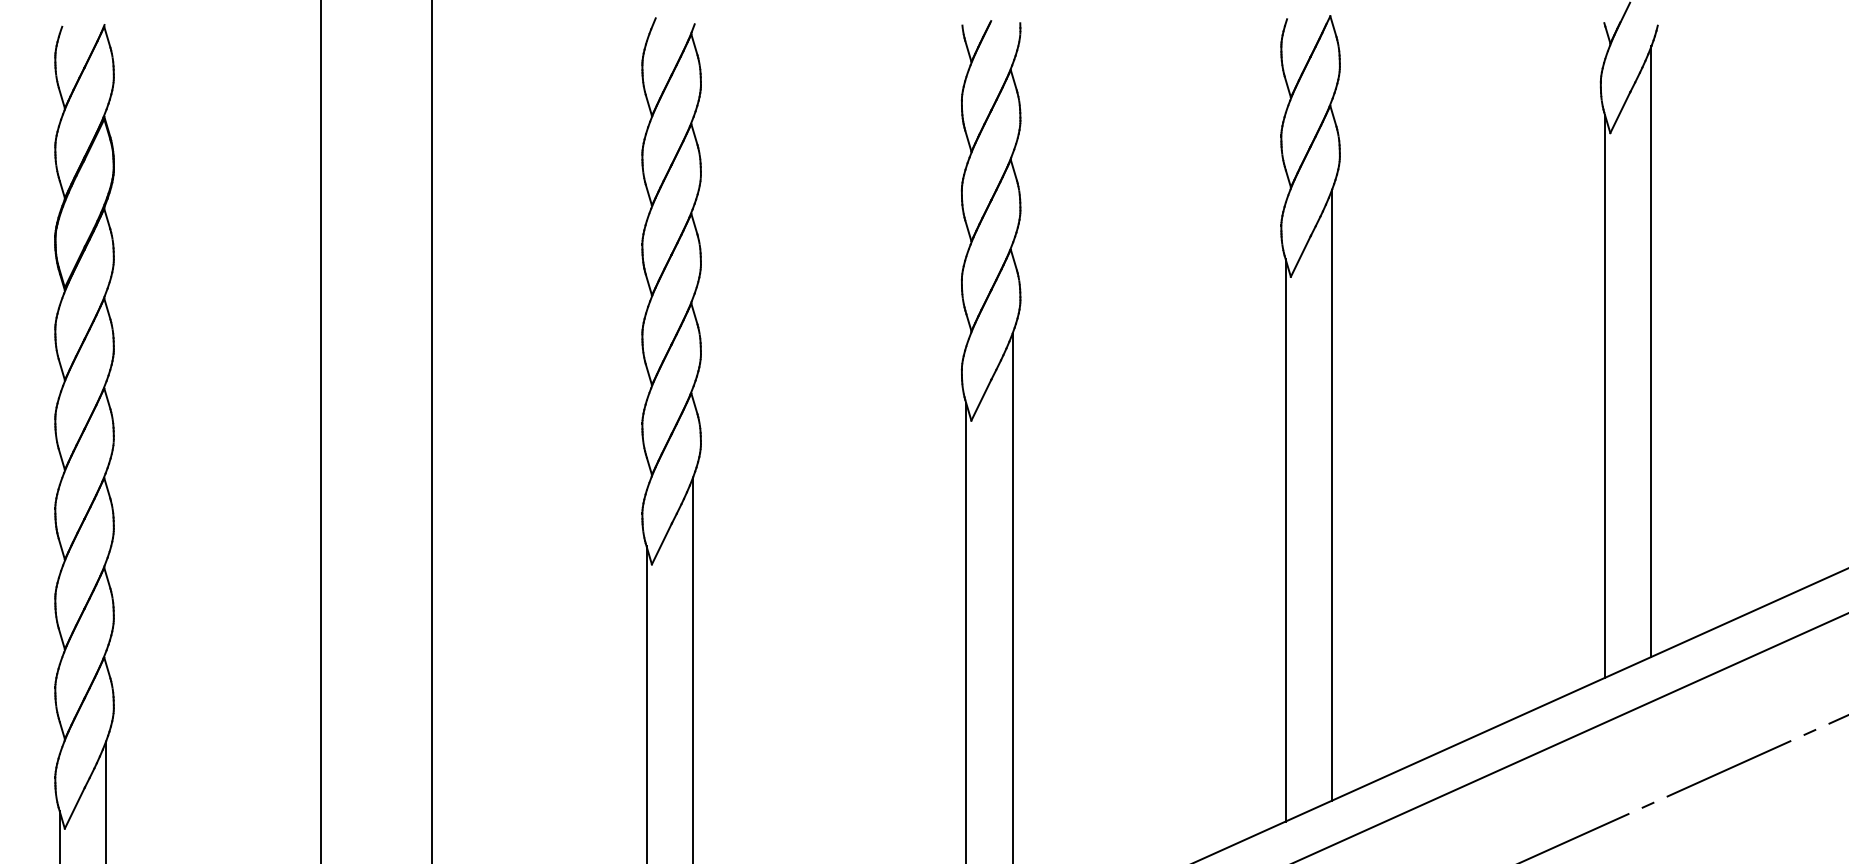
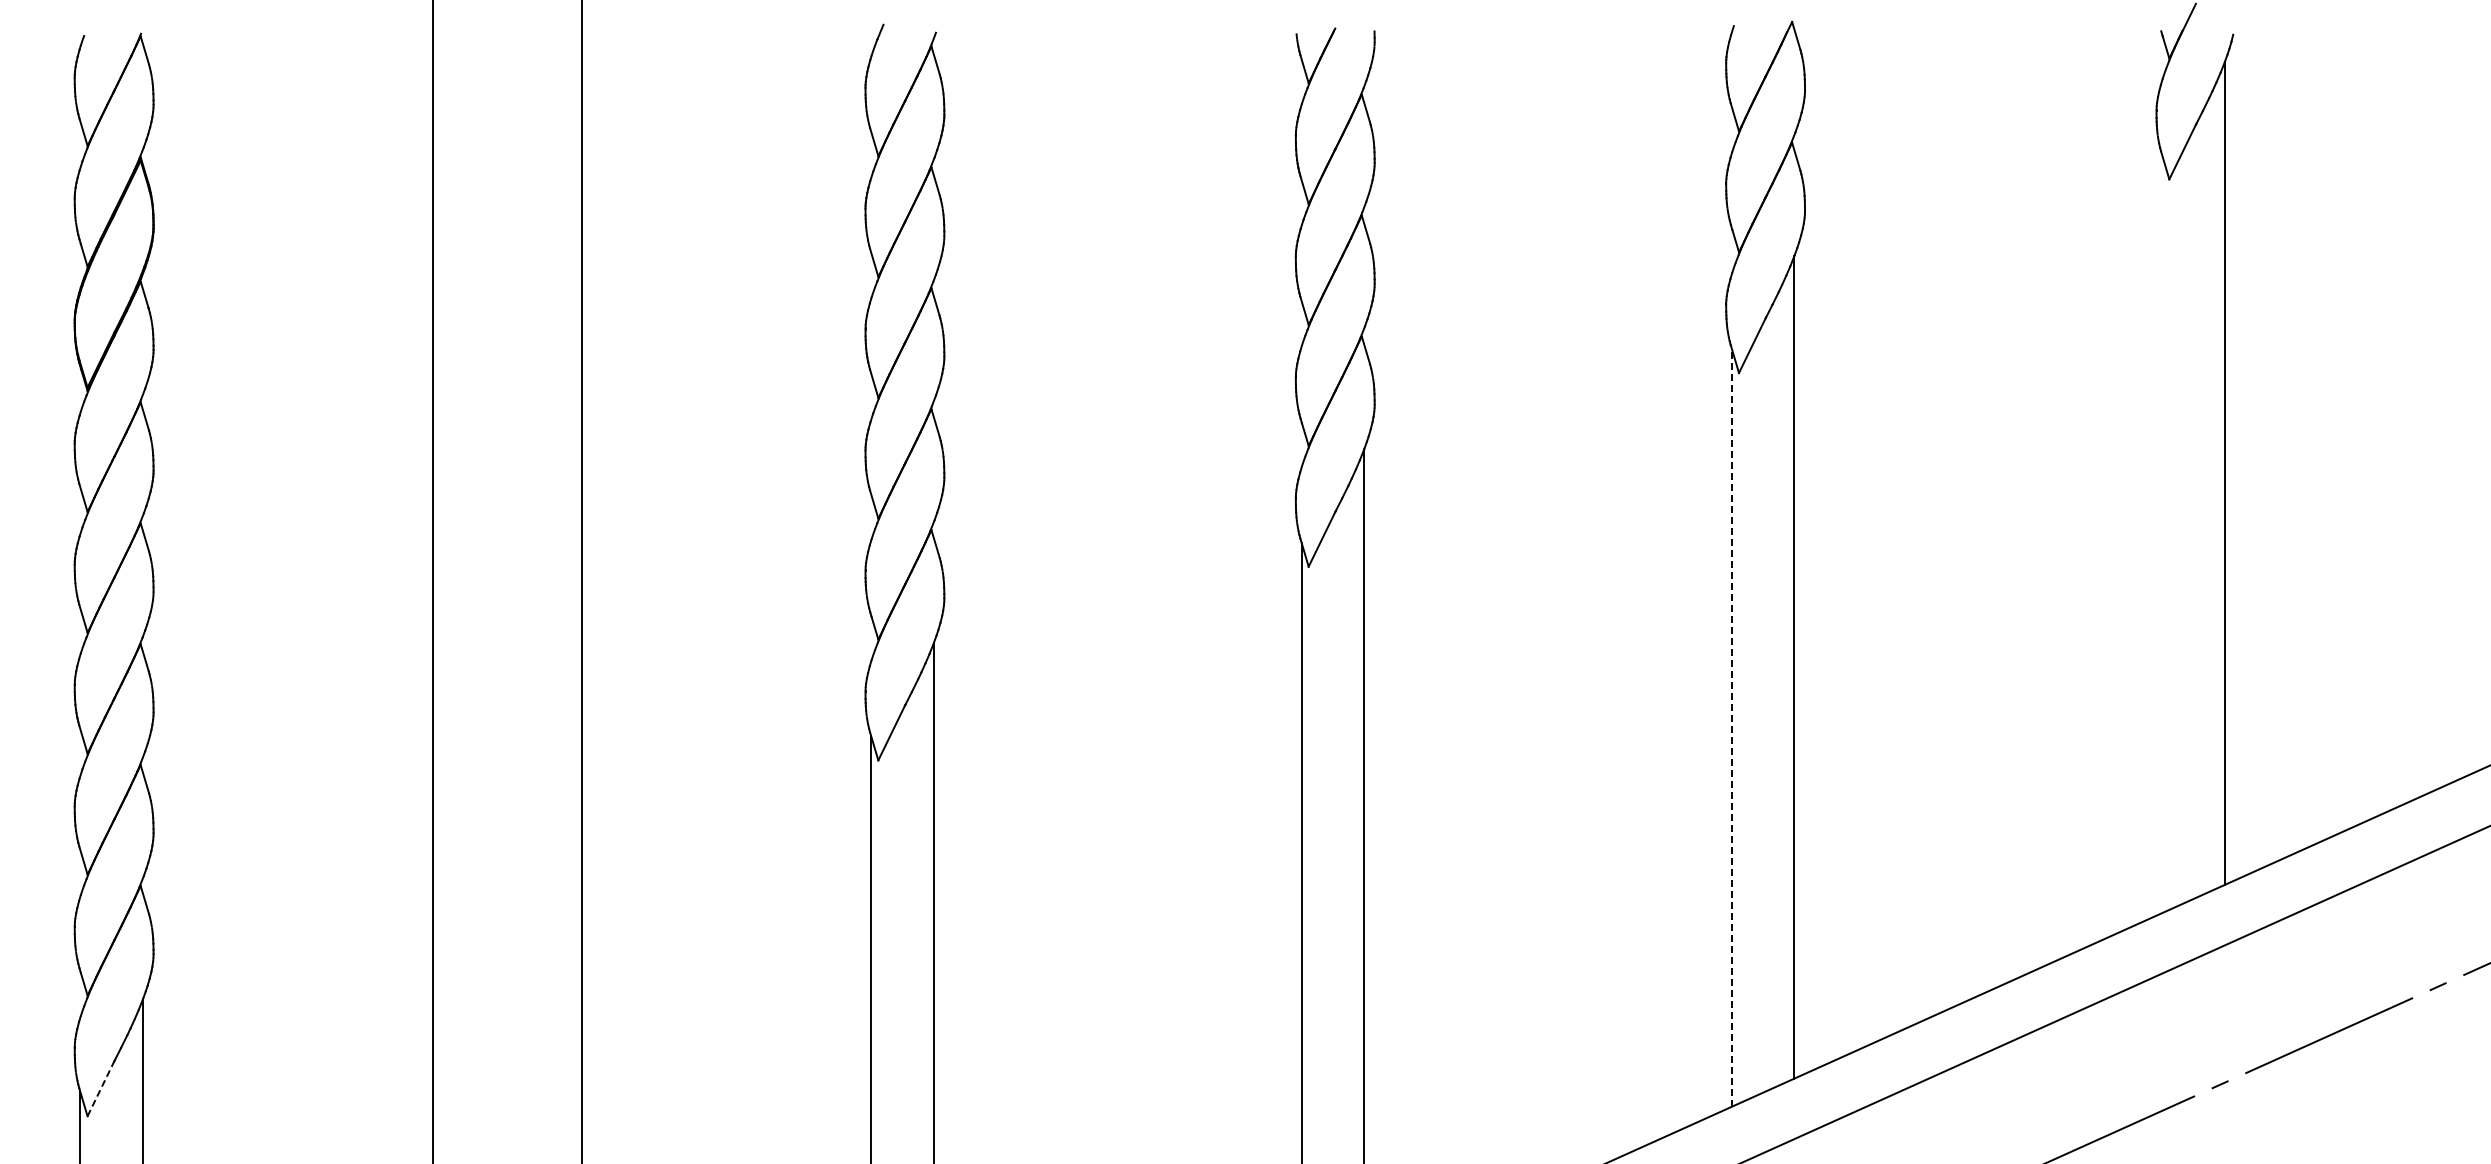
line: (1605, 396) -> (2162, 534), removed
line: (1285, 540) -> (1731, 727), solid -> dashed
line: (75, 808) -> (101, 1088), solid -> dashed

